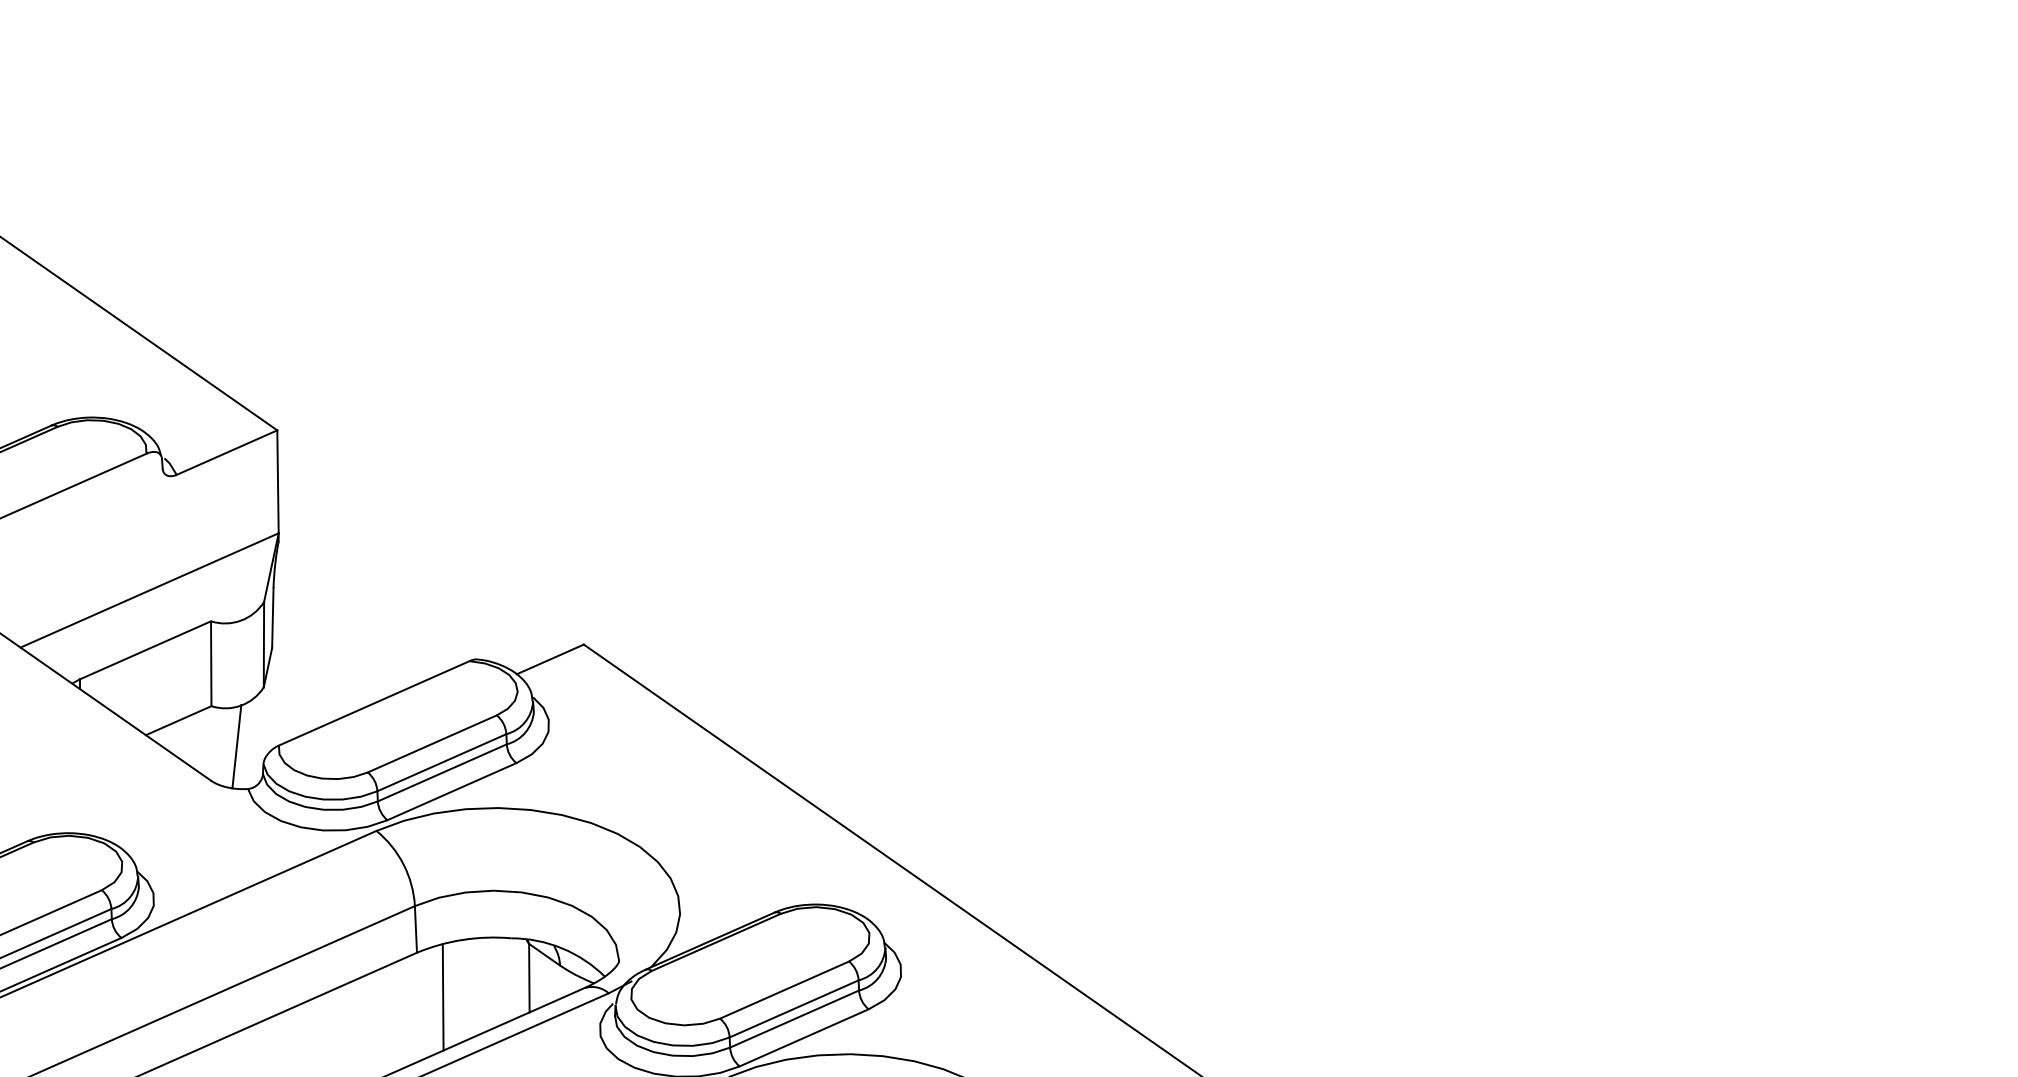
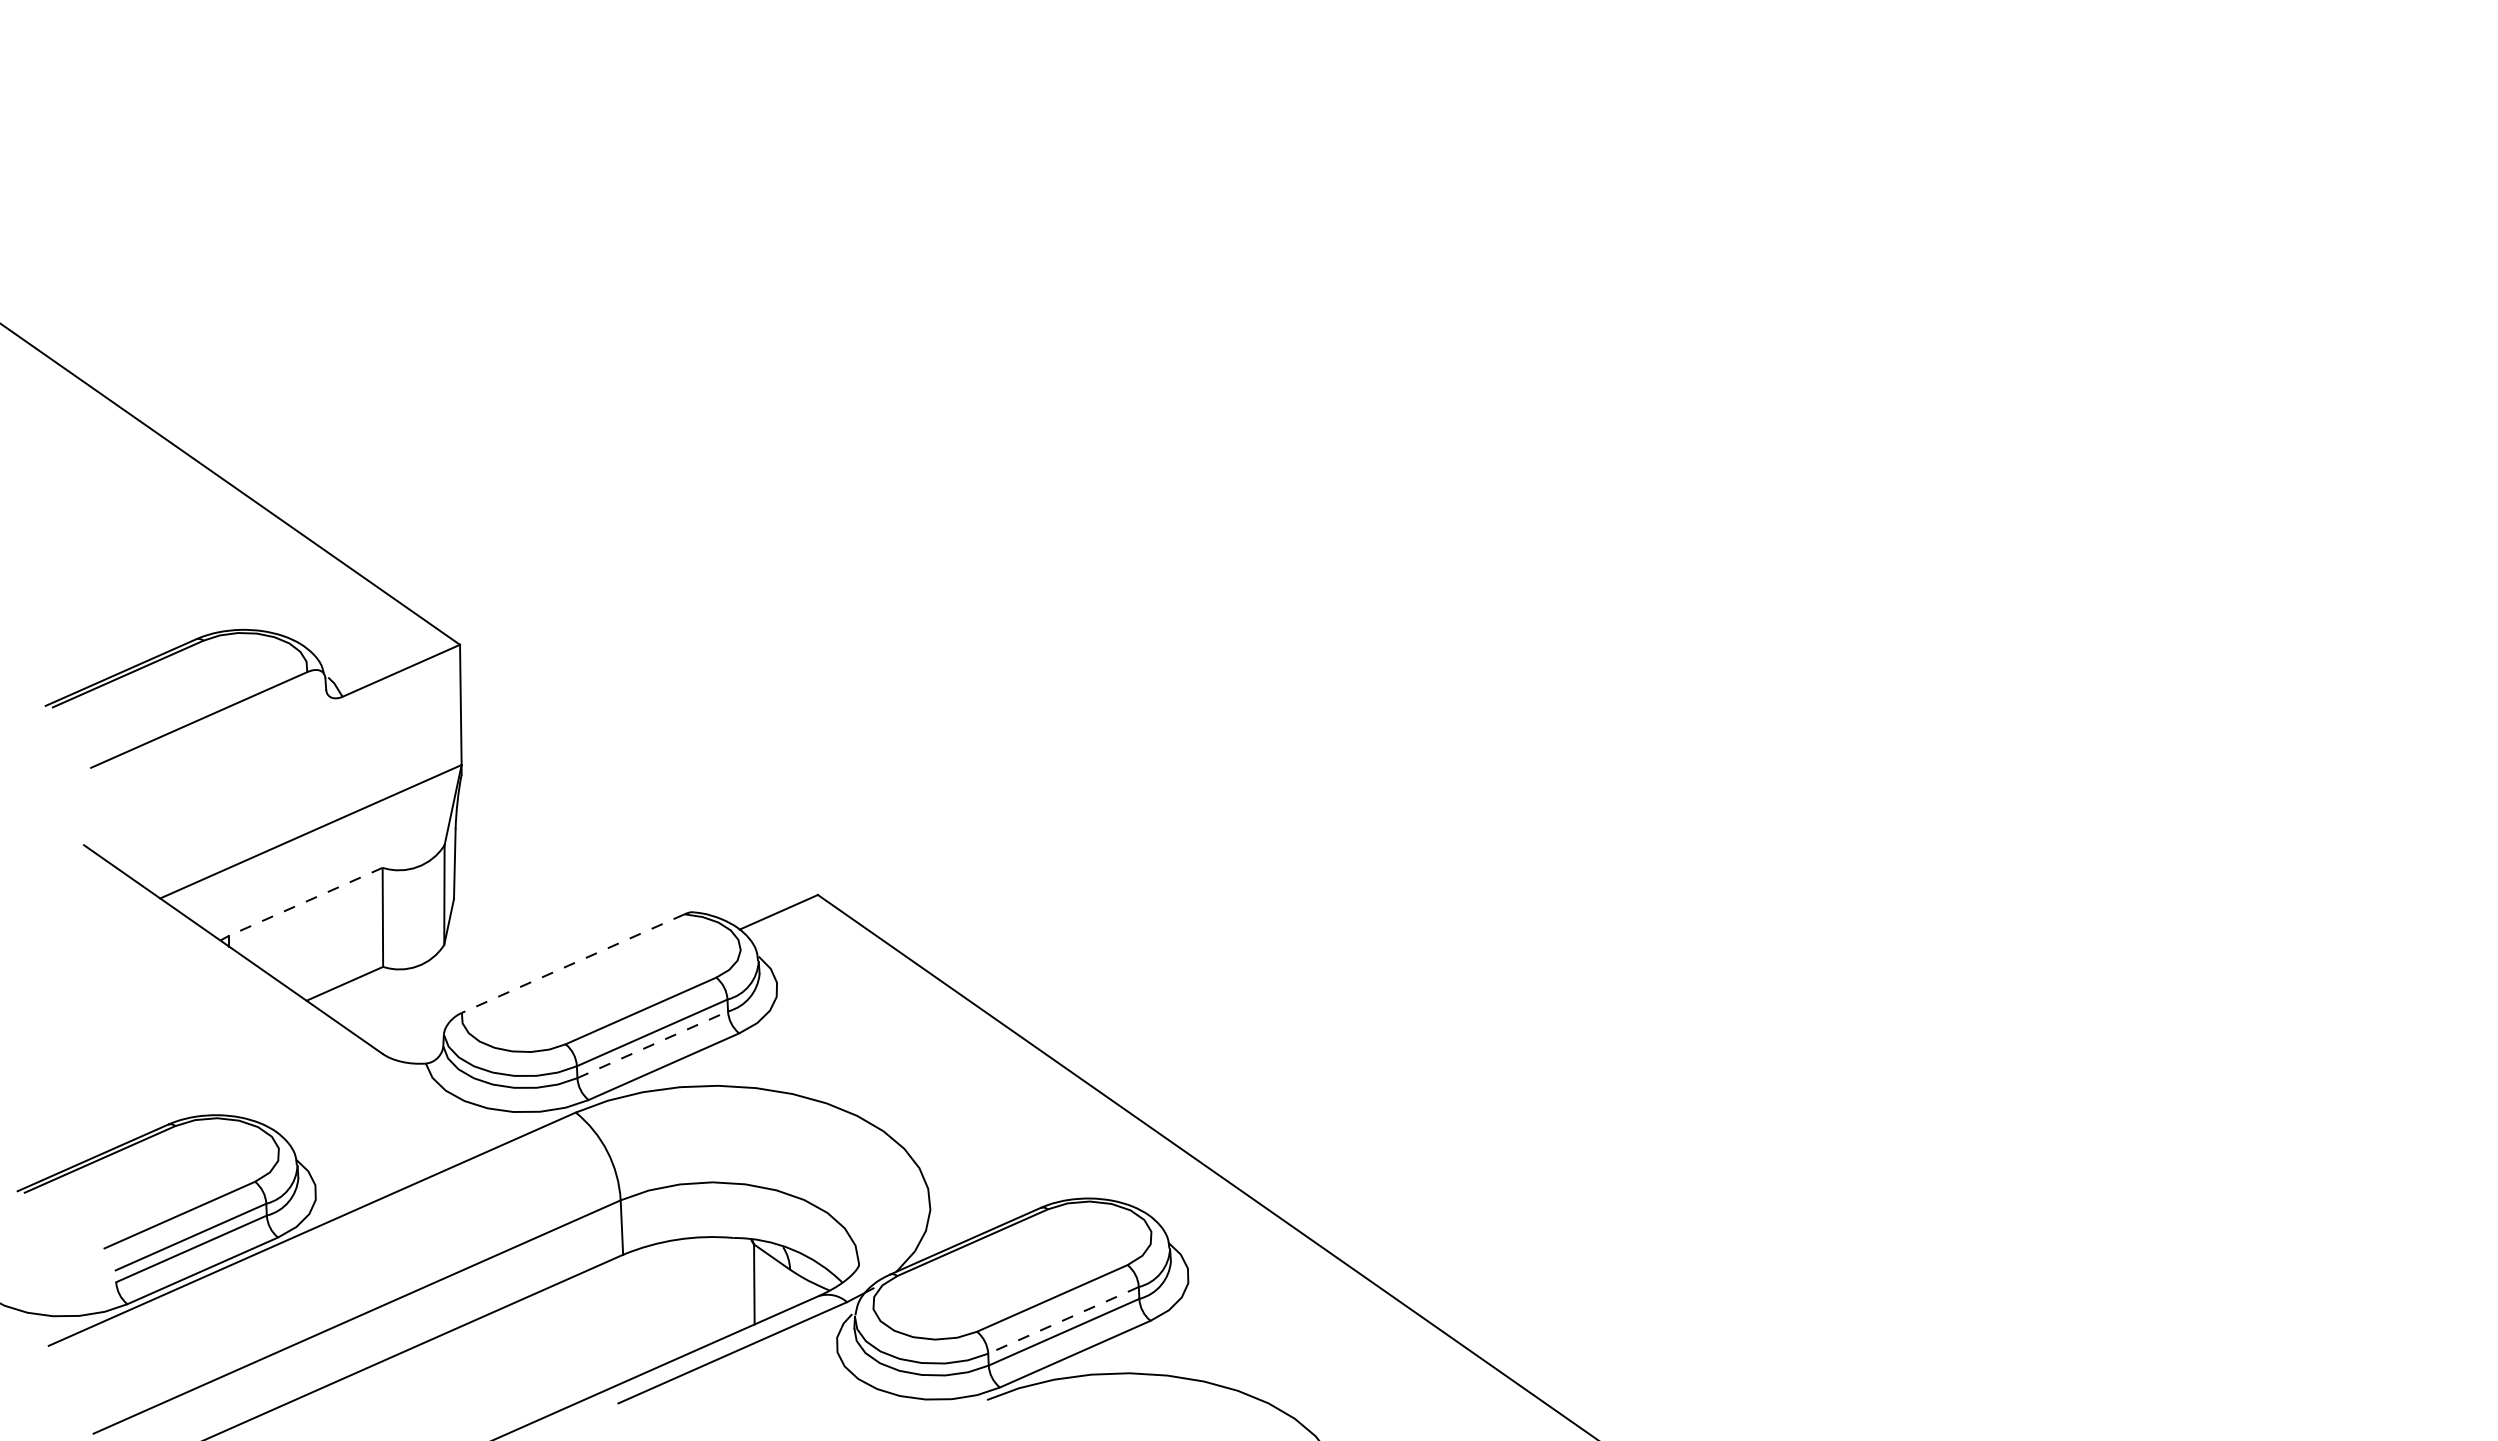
line: (144, 650) -> (305, 901), solid -> dashed
line: (374, 703) -> (573, 963), solid -> dashed
line: (236, 746) -> (412, 1013), removed
line: (442, 772) -> (653, 1044), solid -> dashed
line: (442, 997) -> (653, 1306), removed
line: (794, 1009) -> (1063, 1320), solid -> dashed

